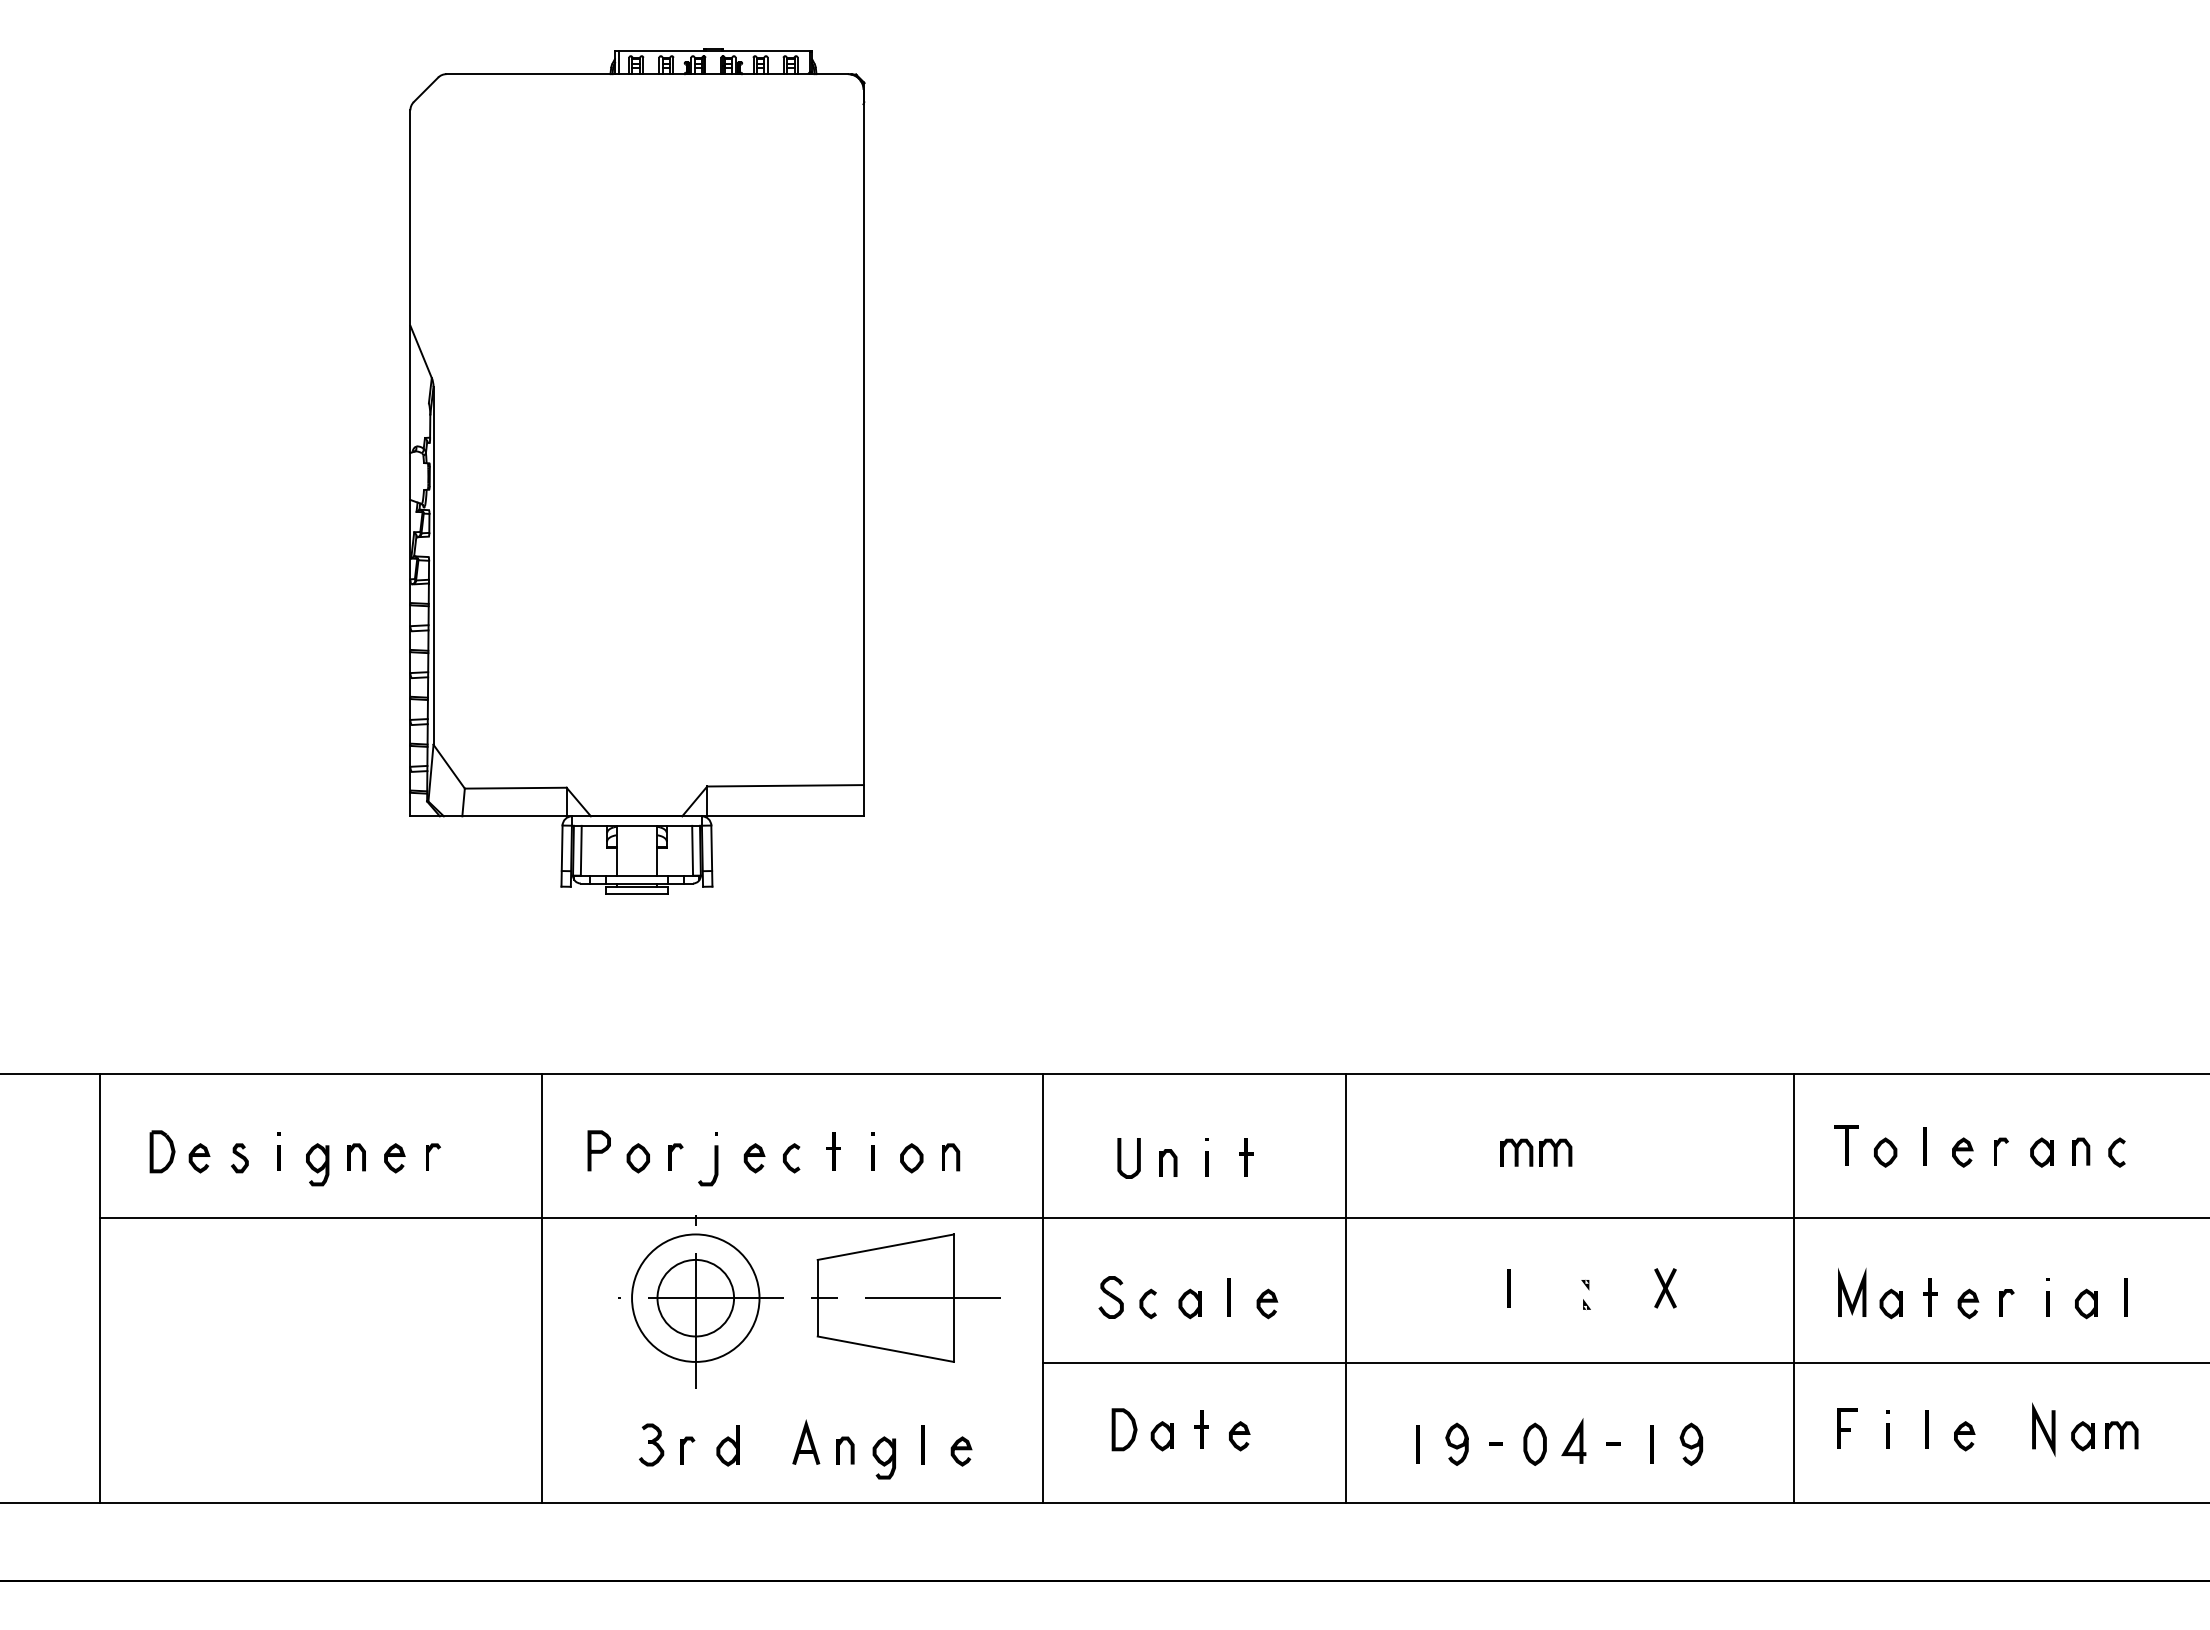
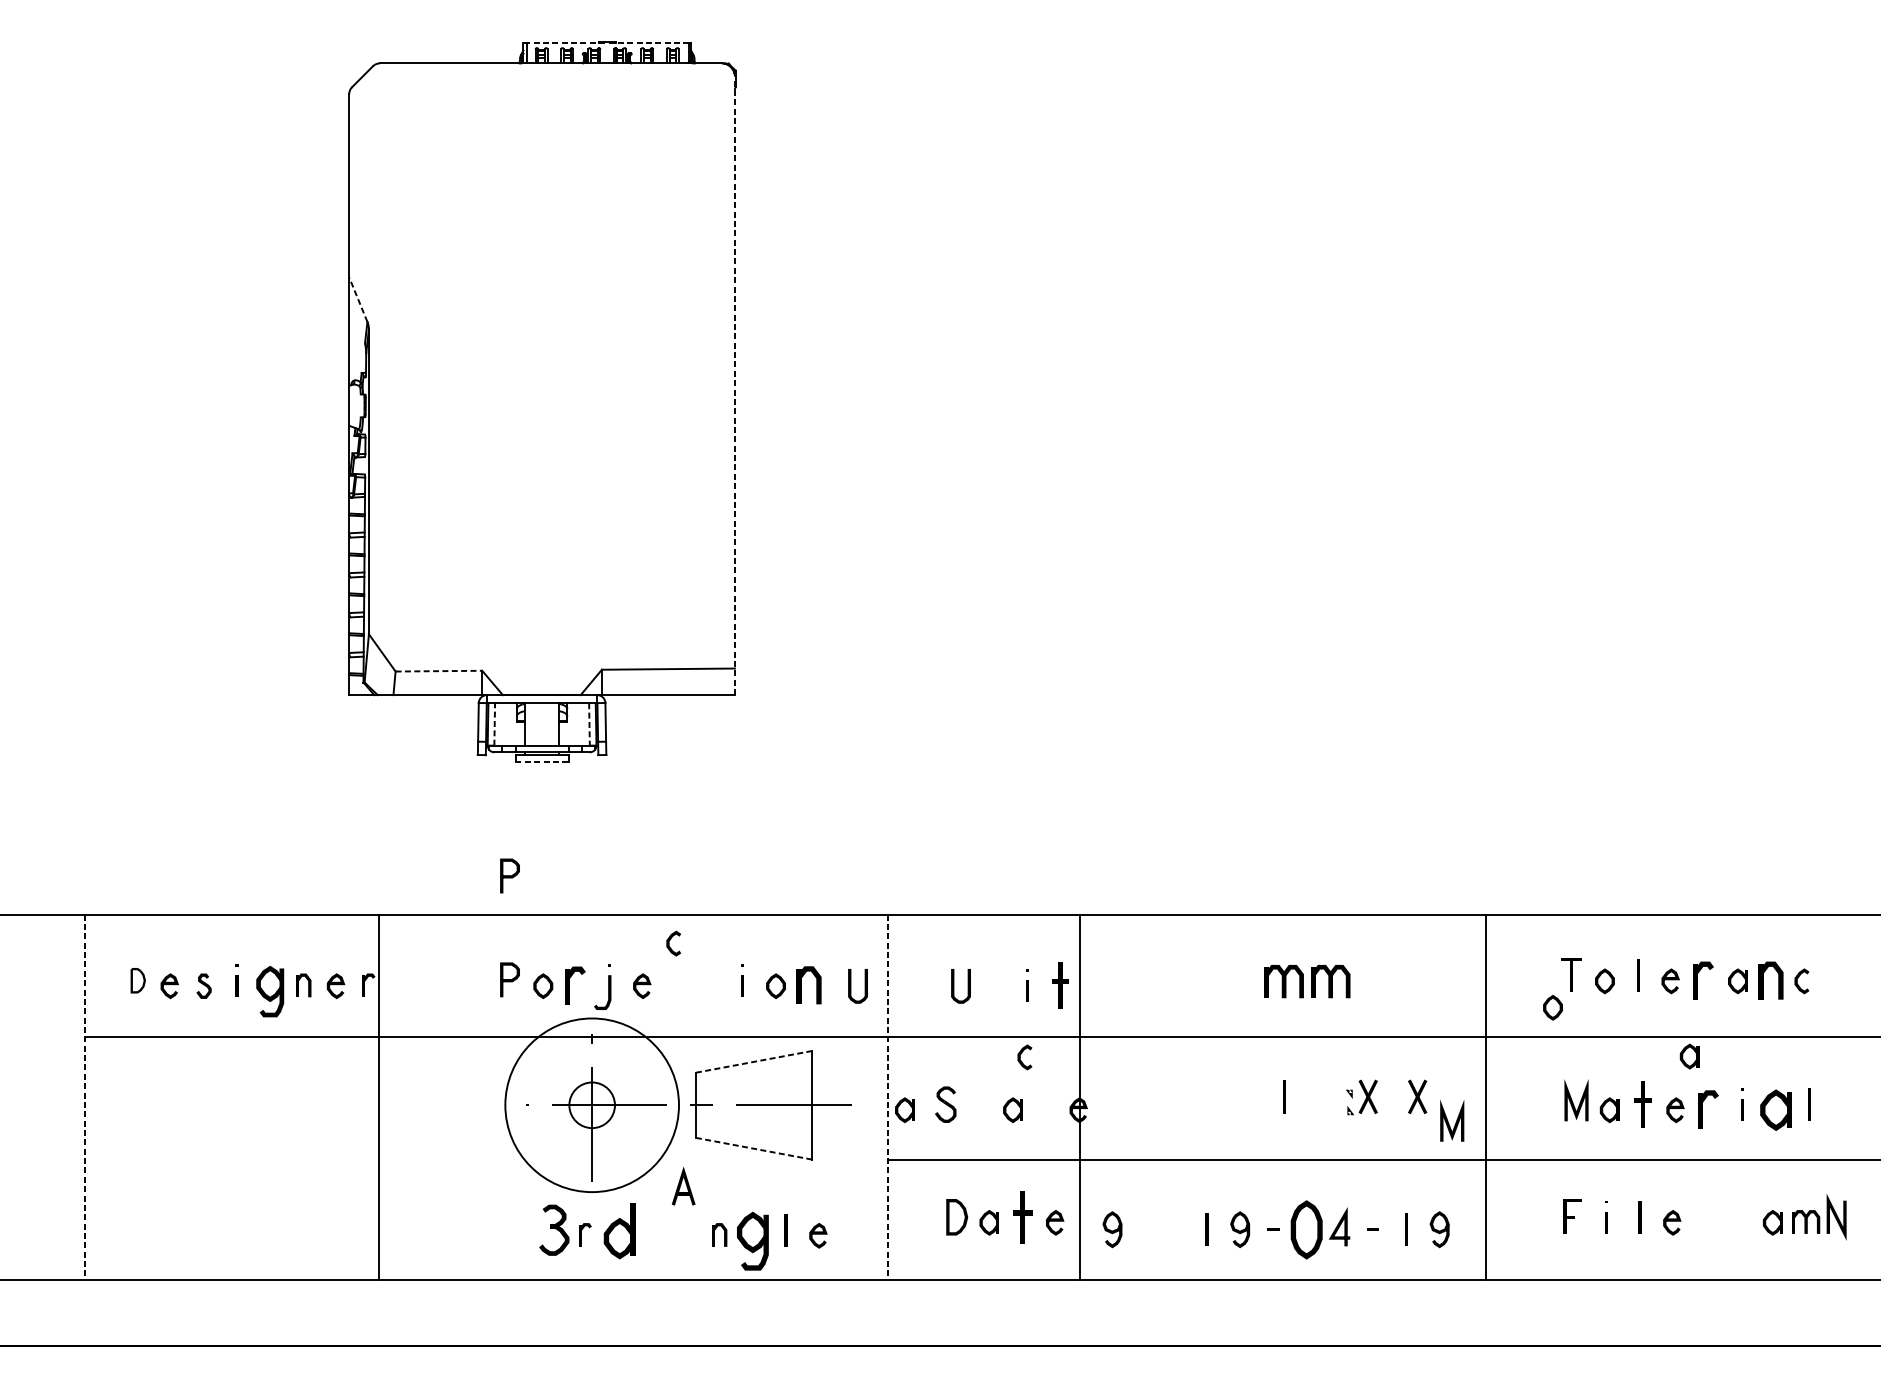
line: (712, 50) -> (606, 43), solid -> dashed
line: (420, 351) -> (357, 299), solid -> dashed
line: (863, 452) -> (734, 385), solid -> dashed
line: (515, 788) -> (438, 671), solid -> dashed
line: (581, 850) -> (494, 724), solid -> dashed
line: (692, 850) -> (589, 724), solid -> dashed
line: (637, 894) -> (542, 761), solid -> dashed
curve: (598, 1028) -> (509, 875), added
part: (162, 1151) -> (138, 980), size x0.7
part: (833, 1151) -> (709, 980), removed
part: (2001, 1151) -> (1703, 980), size x1.6
part: (2081, 1151) -> (1771, 980), size x1.6
part: (1536, 1152) -> (1307, 981), size x1.4
part: (675, 1156) -> (574, 984), size x1.6
part: (951, 1157) -> (809, 985), size x1.6
part: (1246, 1157) -> (1060, 985), size x1.4
curve: (786, 1158) -> (669, 943), moved
curve: (1000, 1158) -> (851, 986), added
part: (1168, 1162) -> (994, 989), removed
part: (317, 1164) -> (270, 991), size x1.4
part: (1824, 1183) -> (1552, 1007), added
part: (1984, 1240) -> (1689, 1056), added
line: (886, 1247) -> (754, 1062), solid -> dashed
line: (542, 1288) -> (379, 1097), moved
line: (1346, 1288) -> (1079, 1097), moved
part: (1607, 1288) -> (1368, 1097), added
line: (1794, 1288) -> (1485, 1097), moved
line: (100, 1289) -> (85, 1097), solid -> dashed
line: (1043, 1289) -> (888, 1097), solid -> dashed
circle: (695, 1297) -> (591, 1104), size x0.7
circle: (695, 1297) -> (591, 1104), size x1.6
line: (1228, 1297) -> (1045, 1104), removed
part: (1930, 1297) -> (1643, 1104), size x1.4
part: (2006, 1302) -> (1707, 1108), size x1.6
part: (1062, 1303) -> (904, 1109), added
curve: (1143, 1303) -> (1020, 1057), moved
part: (2086, 1303) -> (1775, 1109), size x1.6
line: (1710, 1317) -> (1455, 1121), added
line: (886, 1349) -> (754, 1148), solid -> dashed
part: (1201, 1429) -> (1022, 1217), size x1.6
line: (2043, 1429) -> (1836, 1217), moved
part: (806, 1441) -> (683, 1185), moved
part: (1534, 1443) -> (1306, 1228), size x1.6
part: (651, 1444) -> (554, 1229), size x1.4
curve: (1305, 1444) -> (1111, 1229), added
part: (727, 1445) -> (619, 1230), size x1.6
part: (883, 1457) -> (751, 1240), size x1.6

